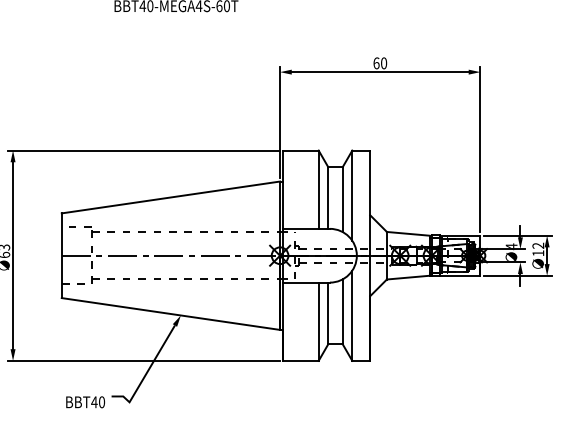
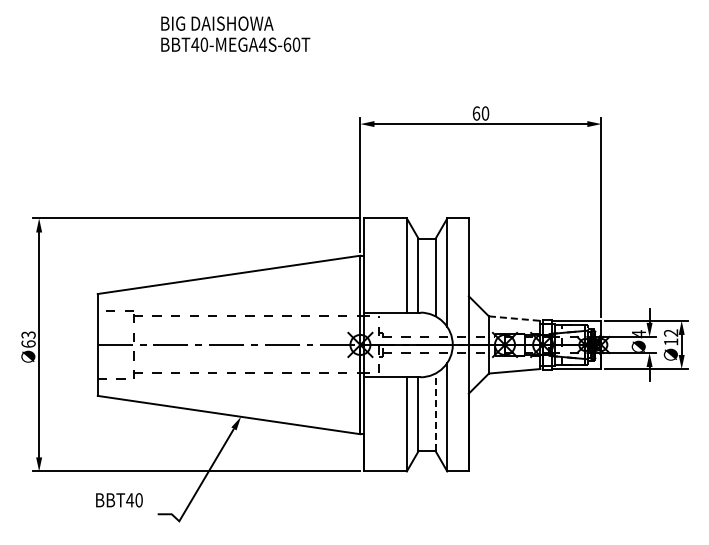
line: (408, 233) -> (514, 318), solid -> dashed
line: (342, 311) -> (435, 412), solid -> dashed
text: (85, 402) -> (119, 500), moved

